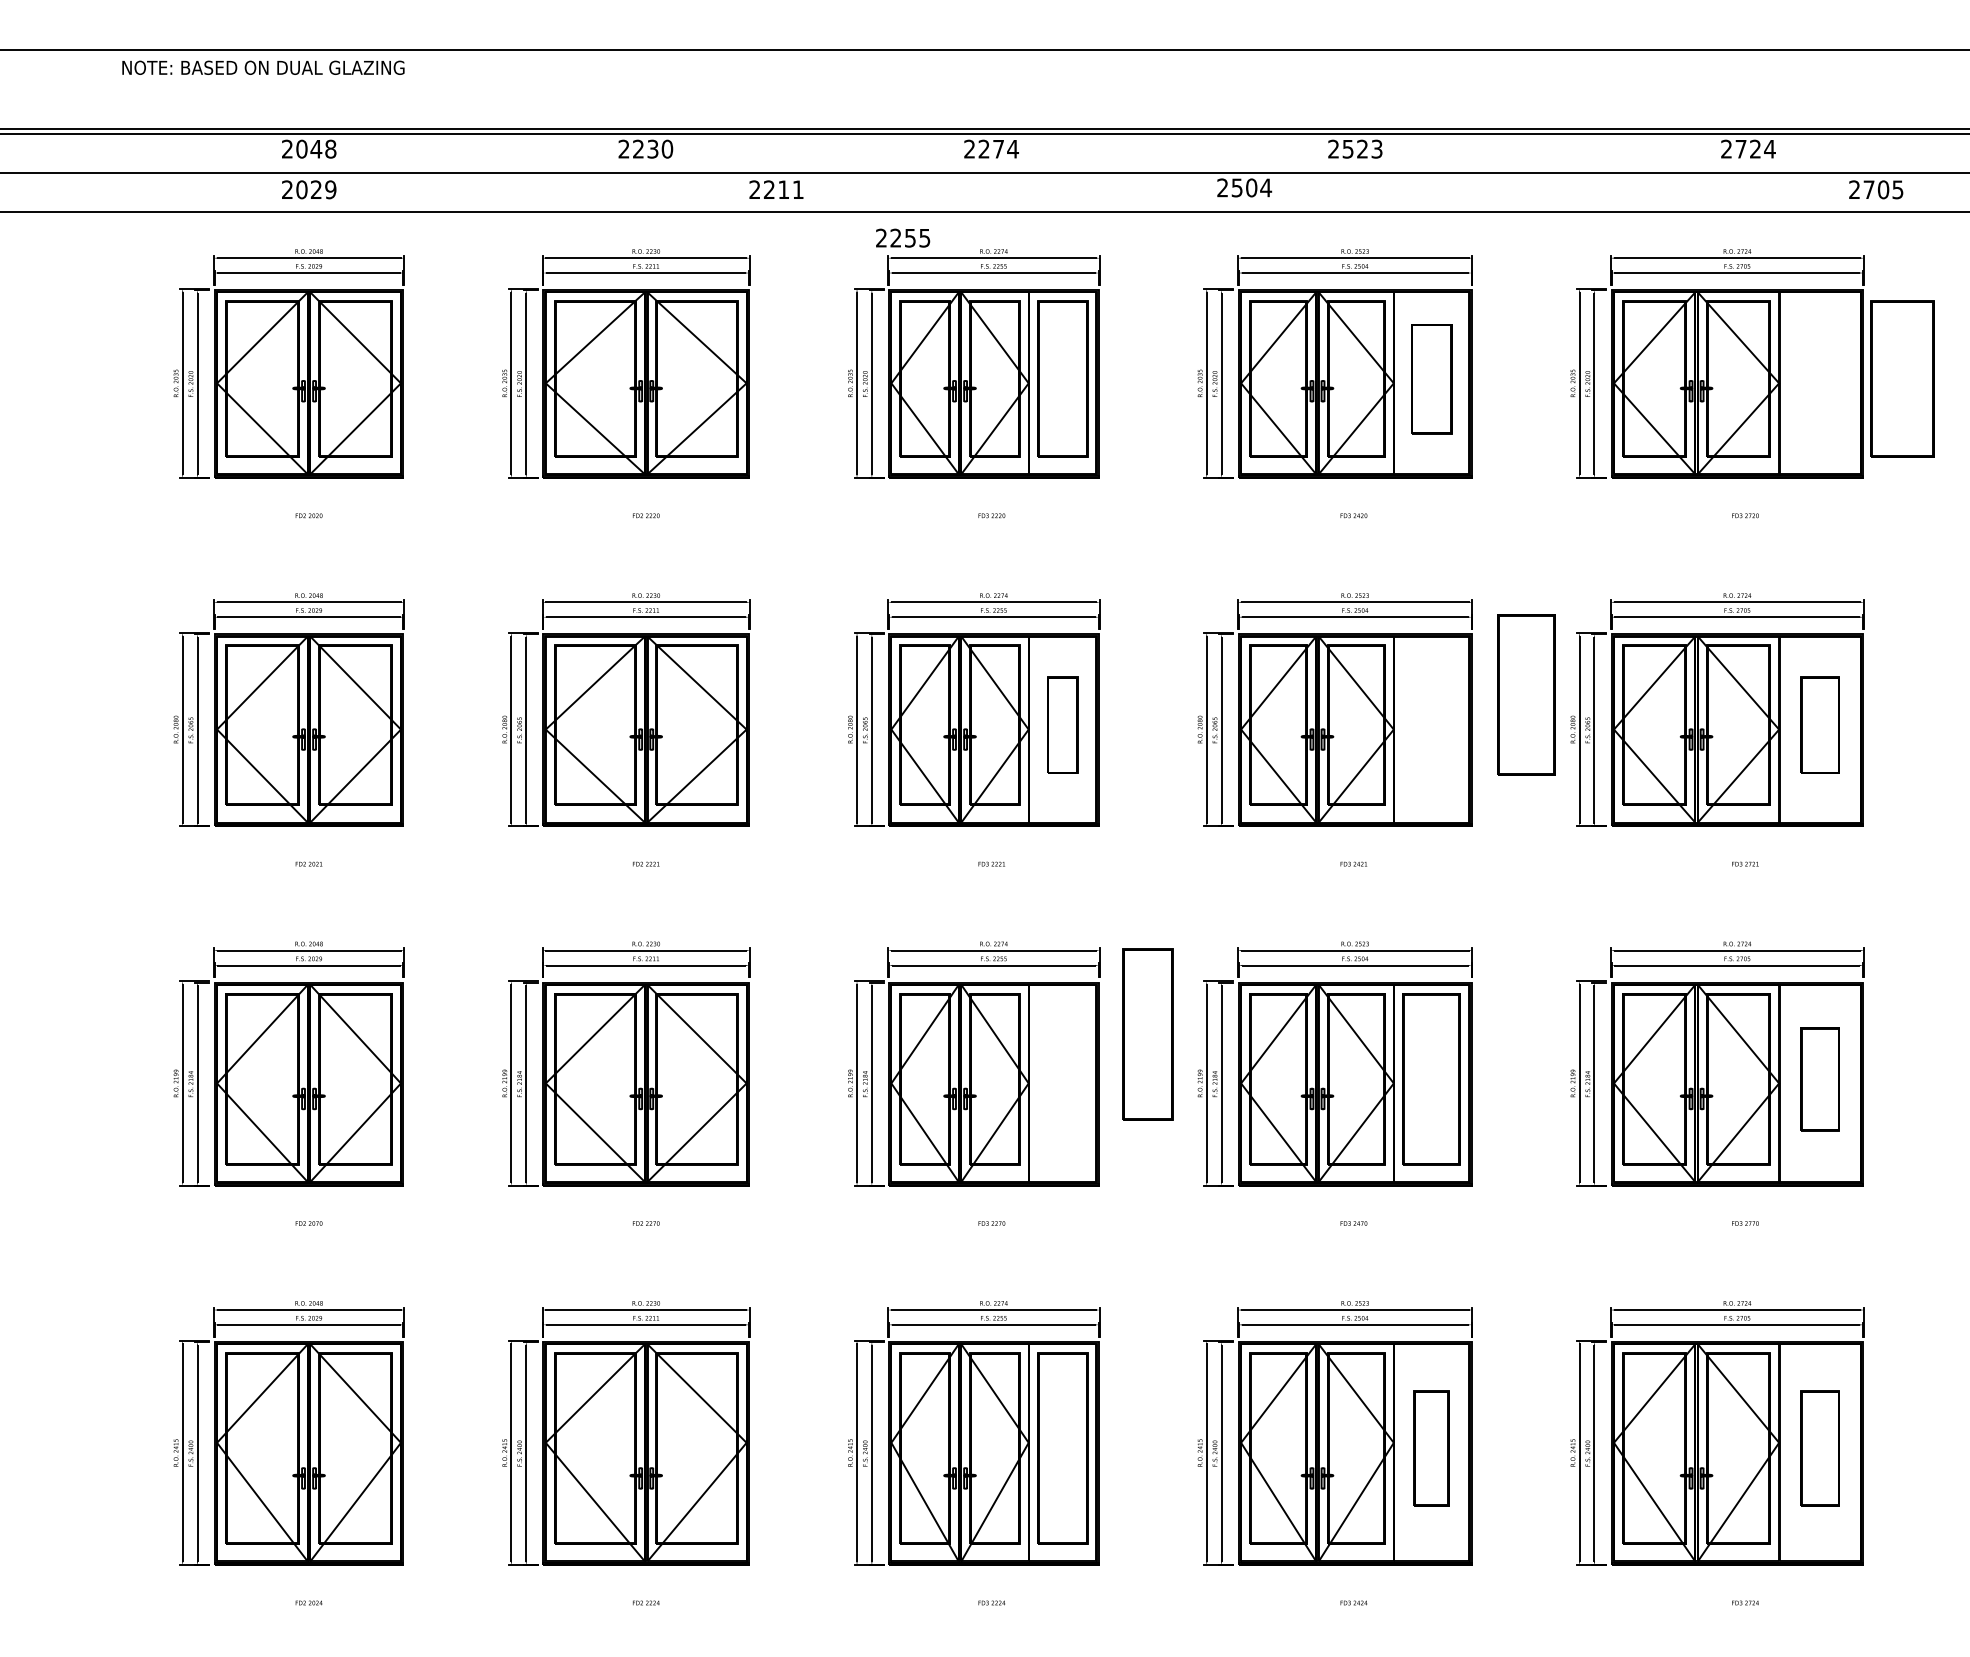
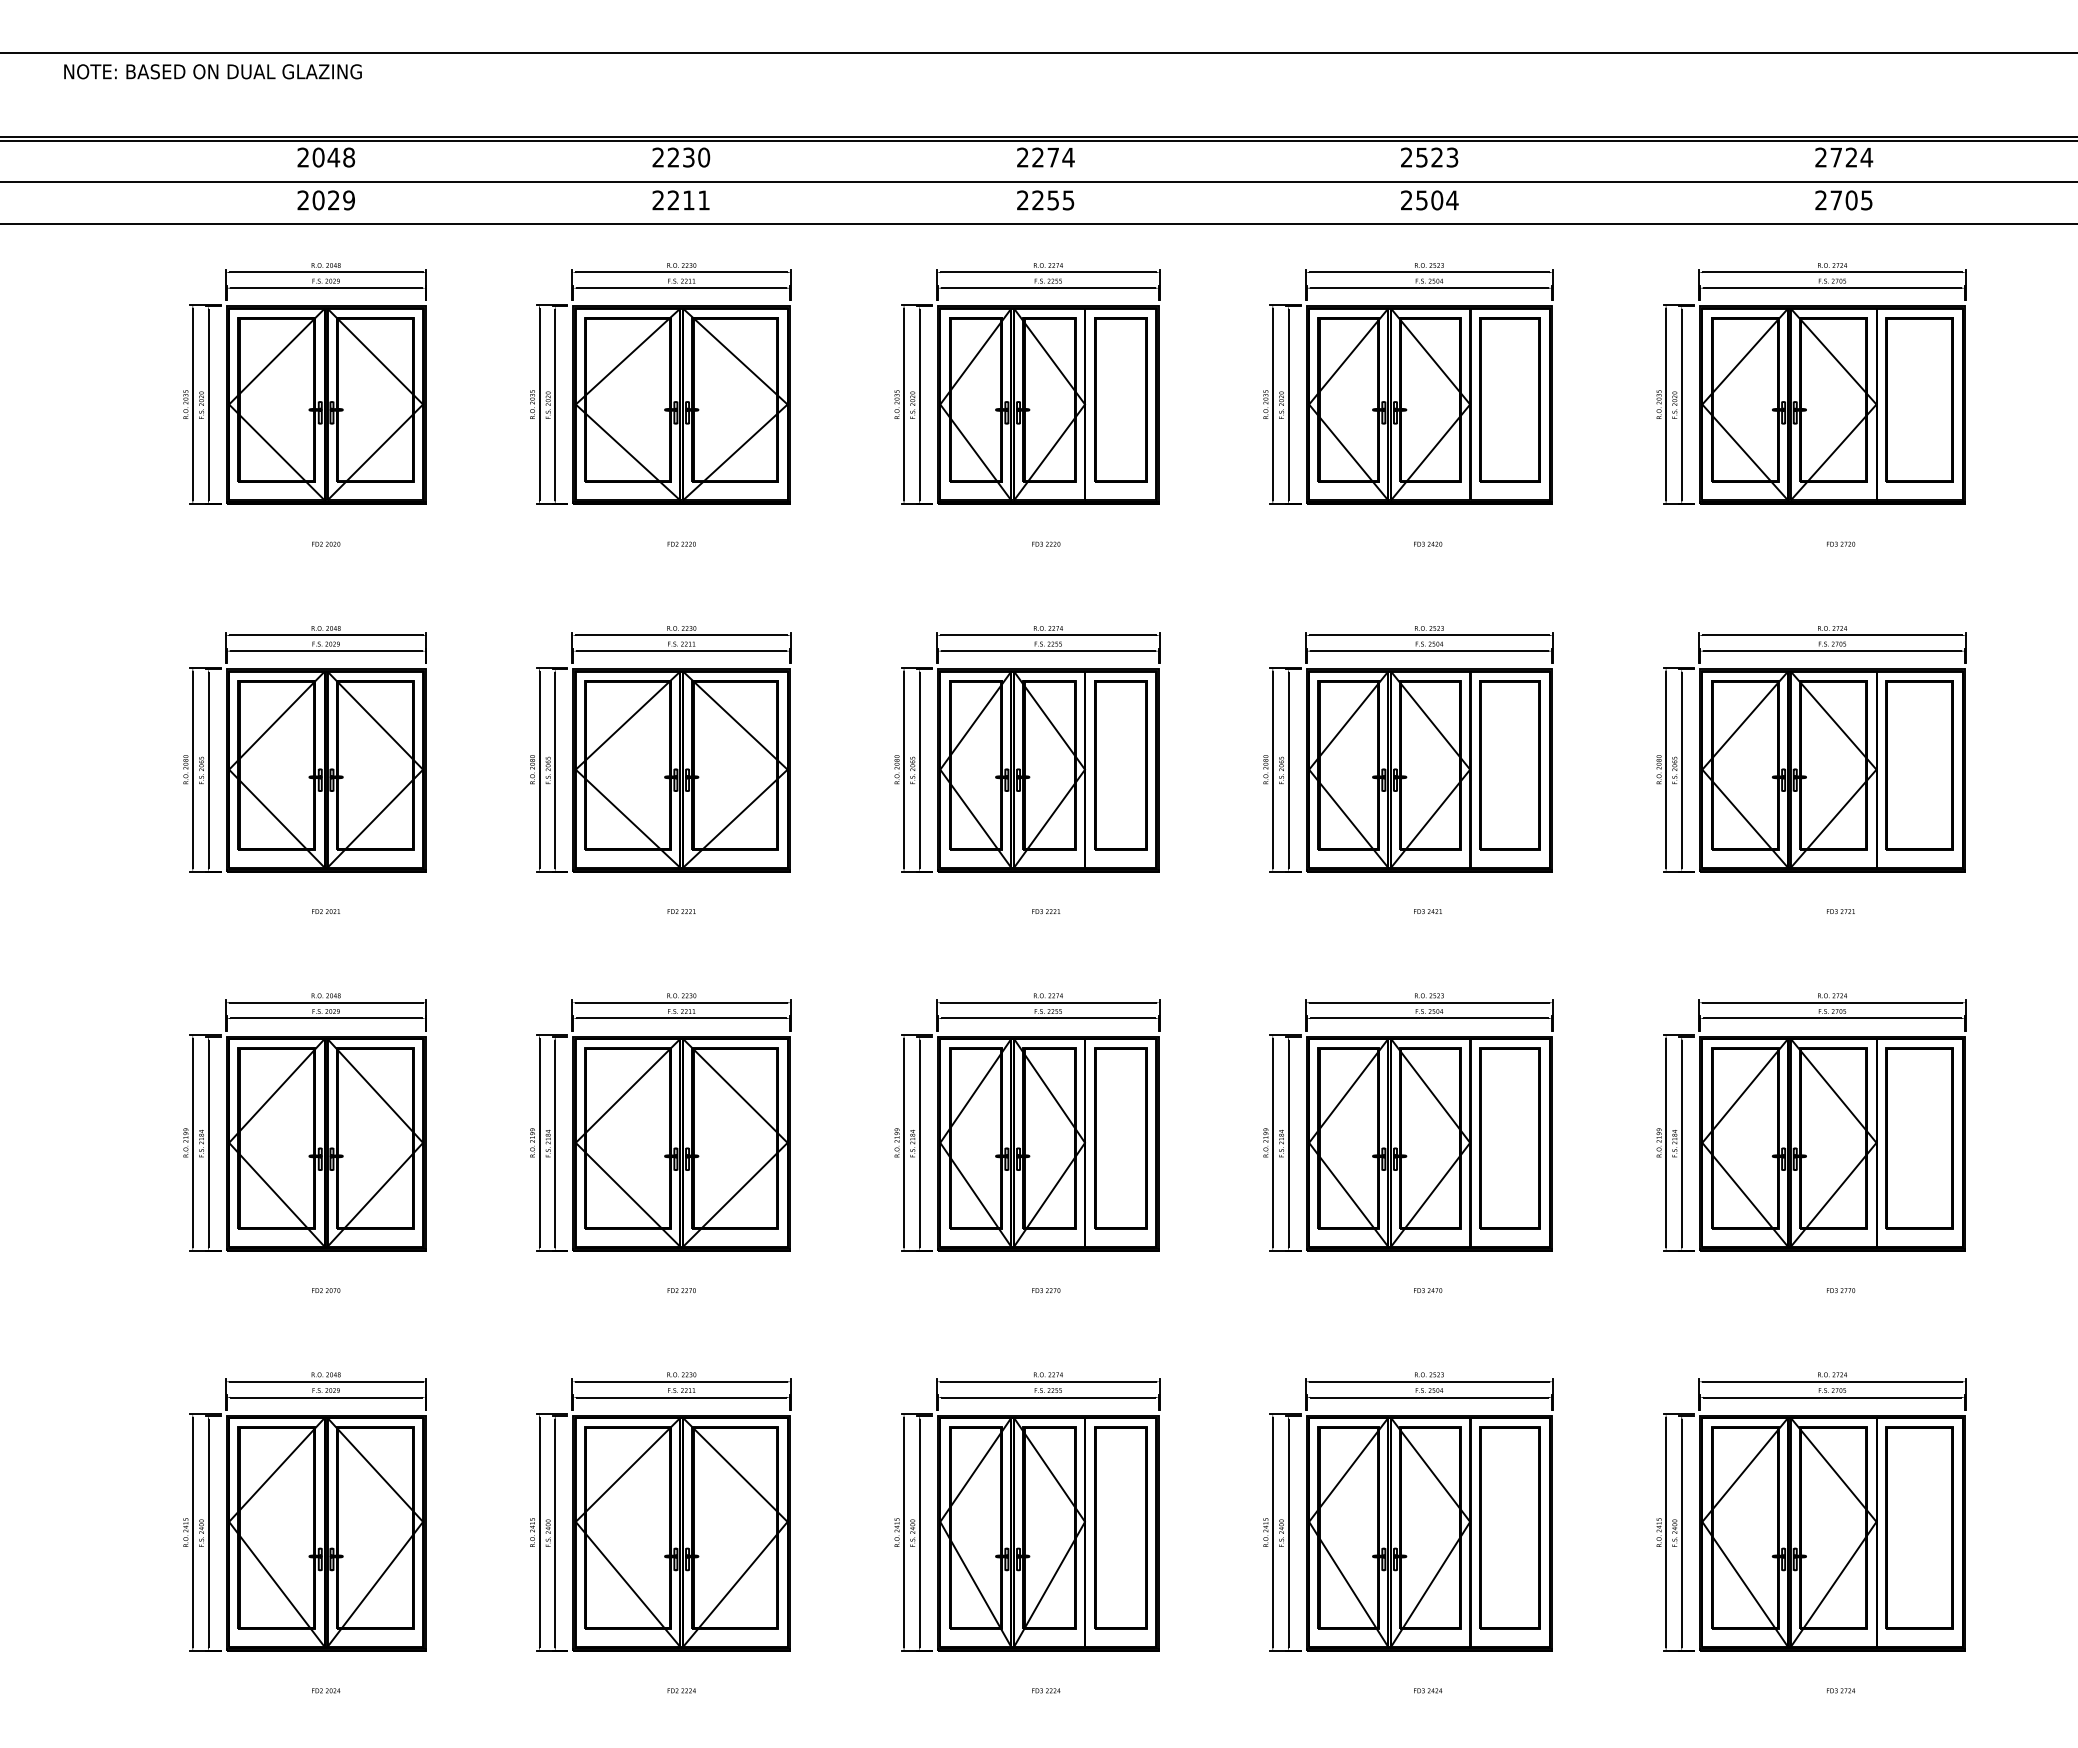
text: (262, 67) -> (212, 71), moved
text: (1244, 187) -> (1429, 200), moved
text: (775, 189) -> (680, 200), moved
text: (1875, 189) -> (1843, 200), moved
text: (902, 238) -> (1045, 200), moved
part: (1431, 378) -> (1509, 399), size x1.43
part: (1902, 378) -> (1919, 399), moved
part: (1525, 695) -> (1509, 765), moved
part: (1062, 725) -> (1120, 765), size x1.67
part: (1819, 725) -> (1919, 765), size x1.67
part: (1147, 1034) -> (1120, 1138), moved
part: (1819, 1079) -> (1919, 1138), size x1.67
part: (1431, 1448) -> (1509, 1527), size x1.67
part: (1819, 1448) -> (1919, 1527), size x1.67

